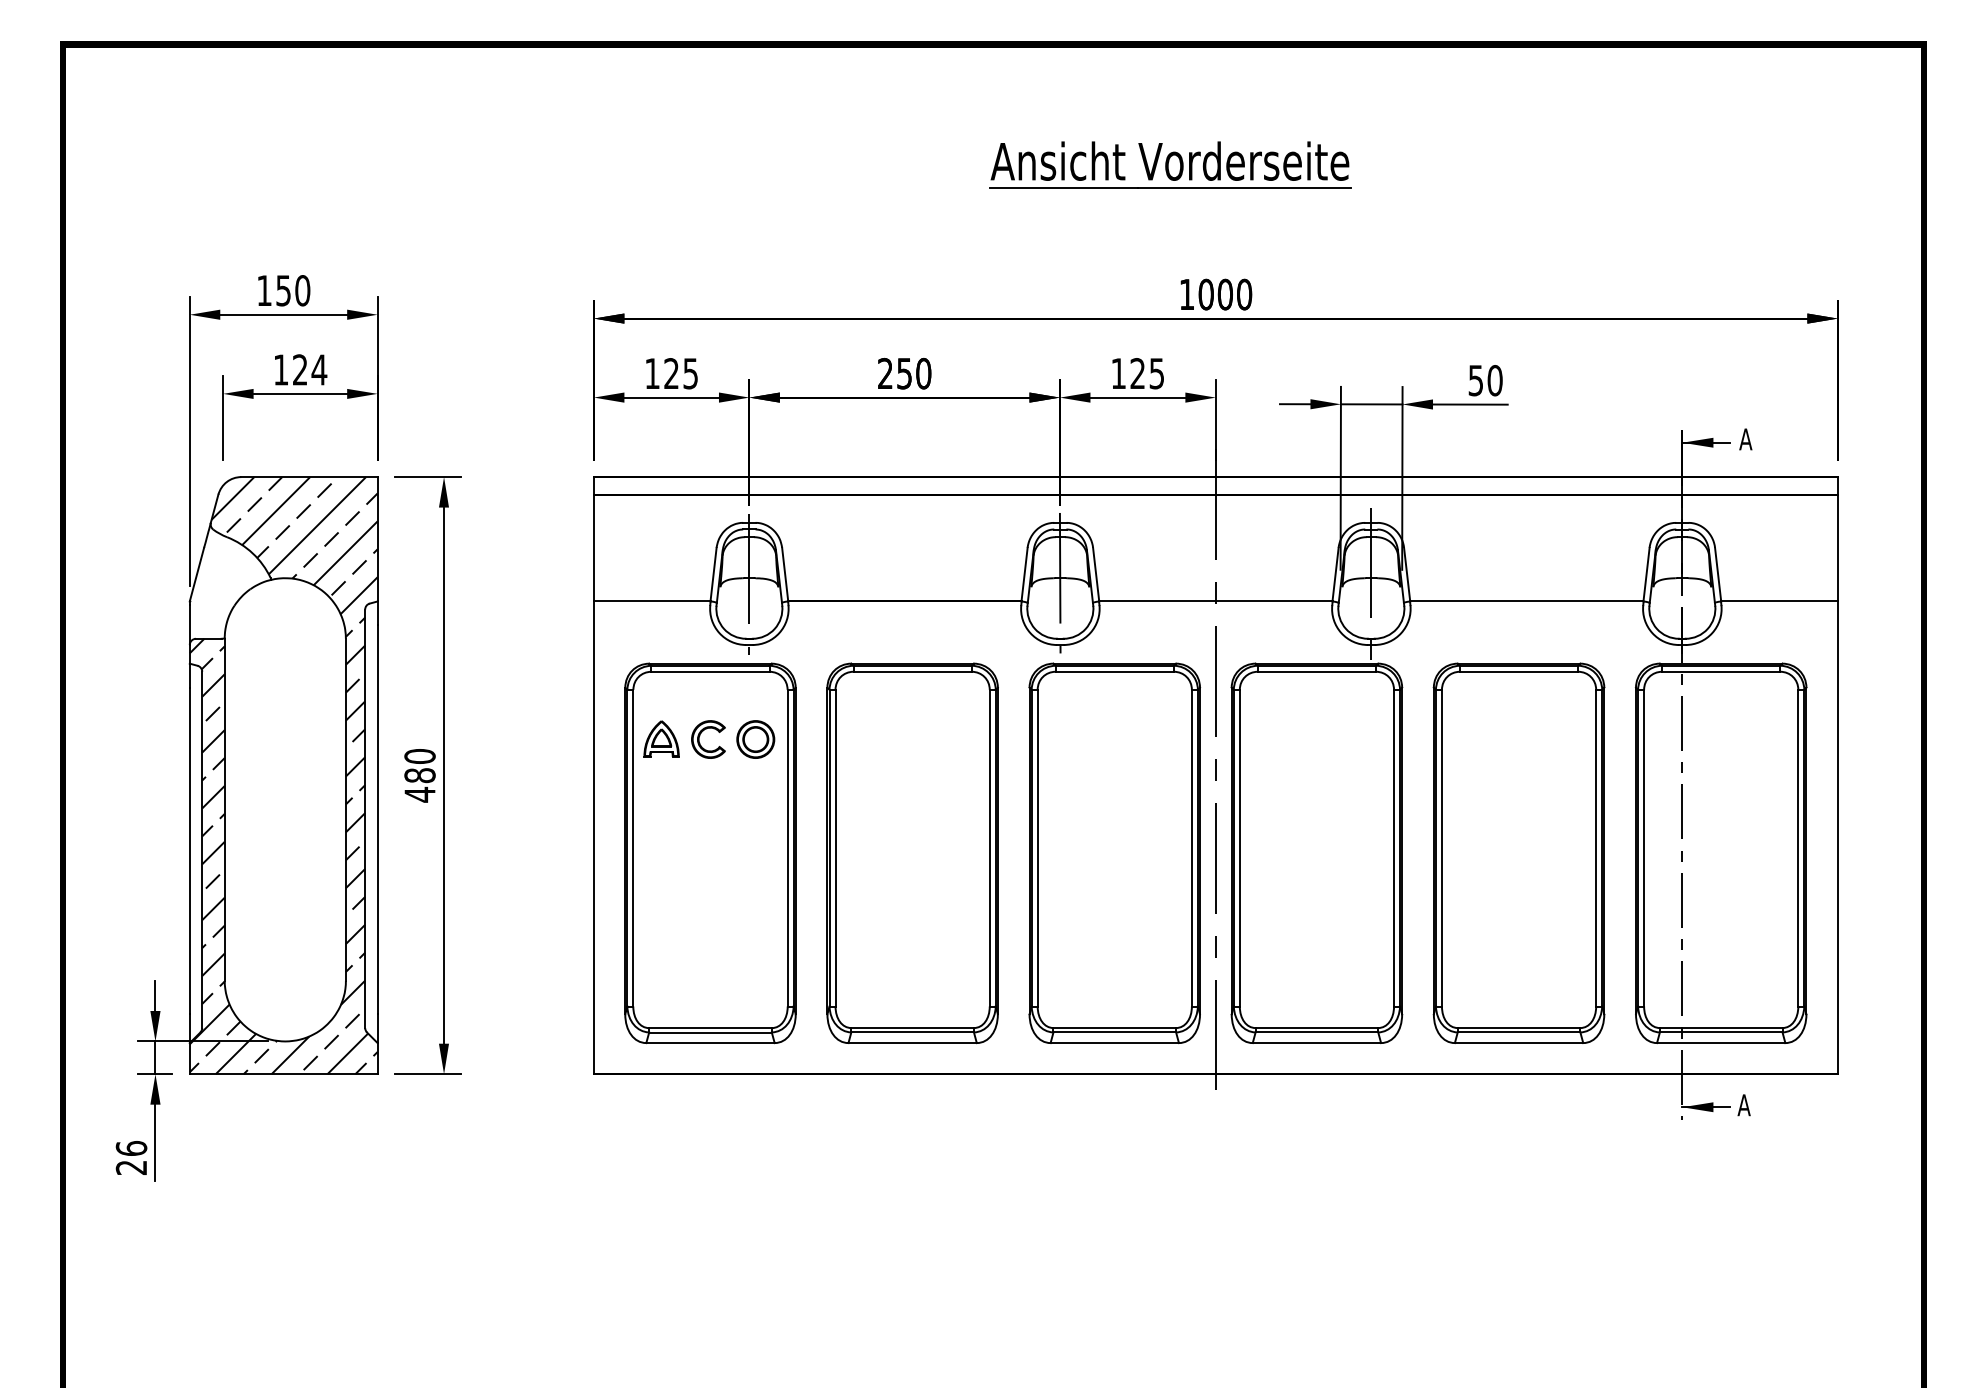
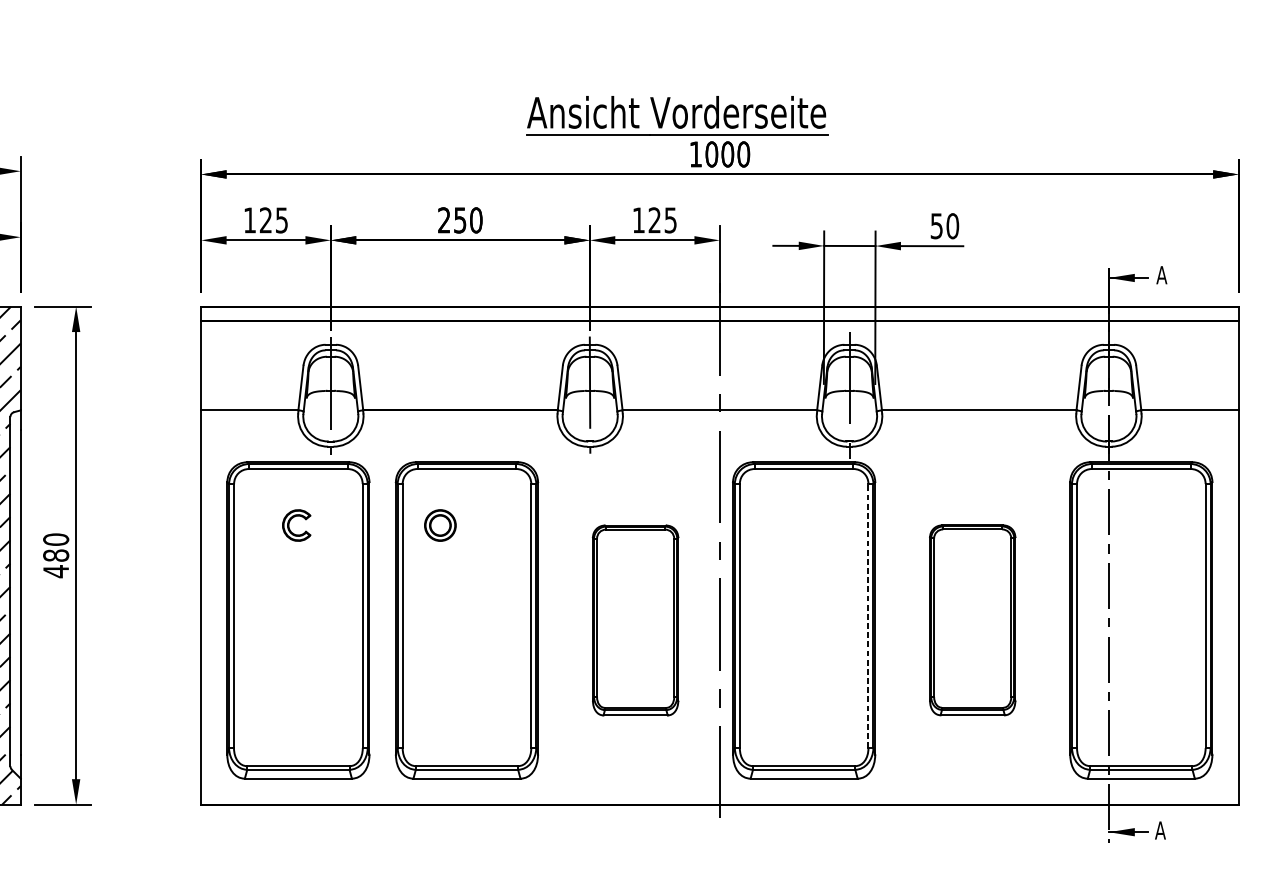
part: (1170, 164) -> (677, 115), moved
part: (661, 738) -> (257, 524), removed
part: (755, 739) -> (440, 525), moved
line: (1394, 847) -> (868, 615), solid -> dashed
part: (1518, 852) -> (972, 619), size x0.6
part: (1114, 853) -> (635, 620), size x0.6

